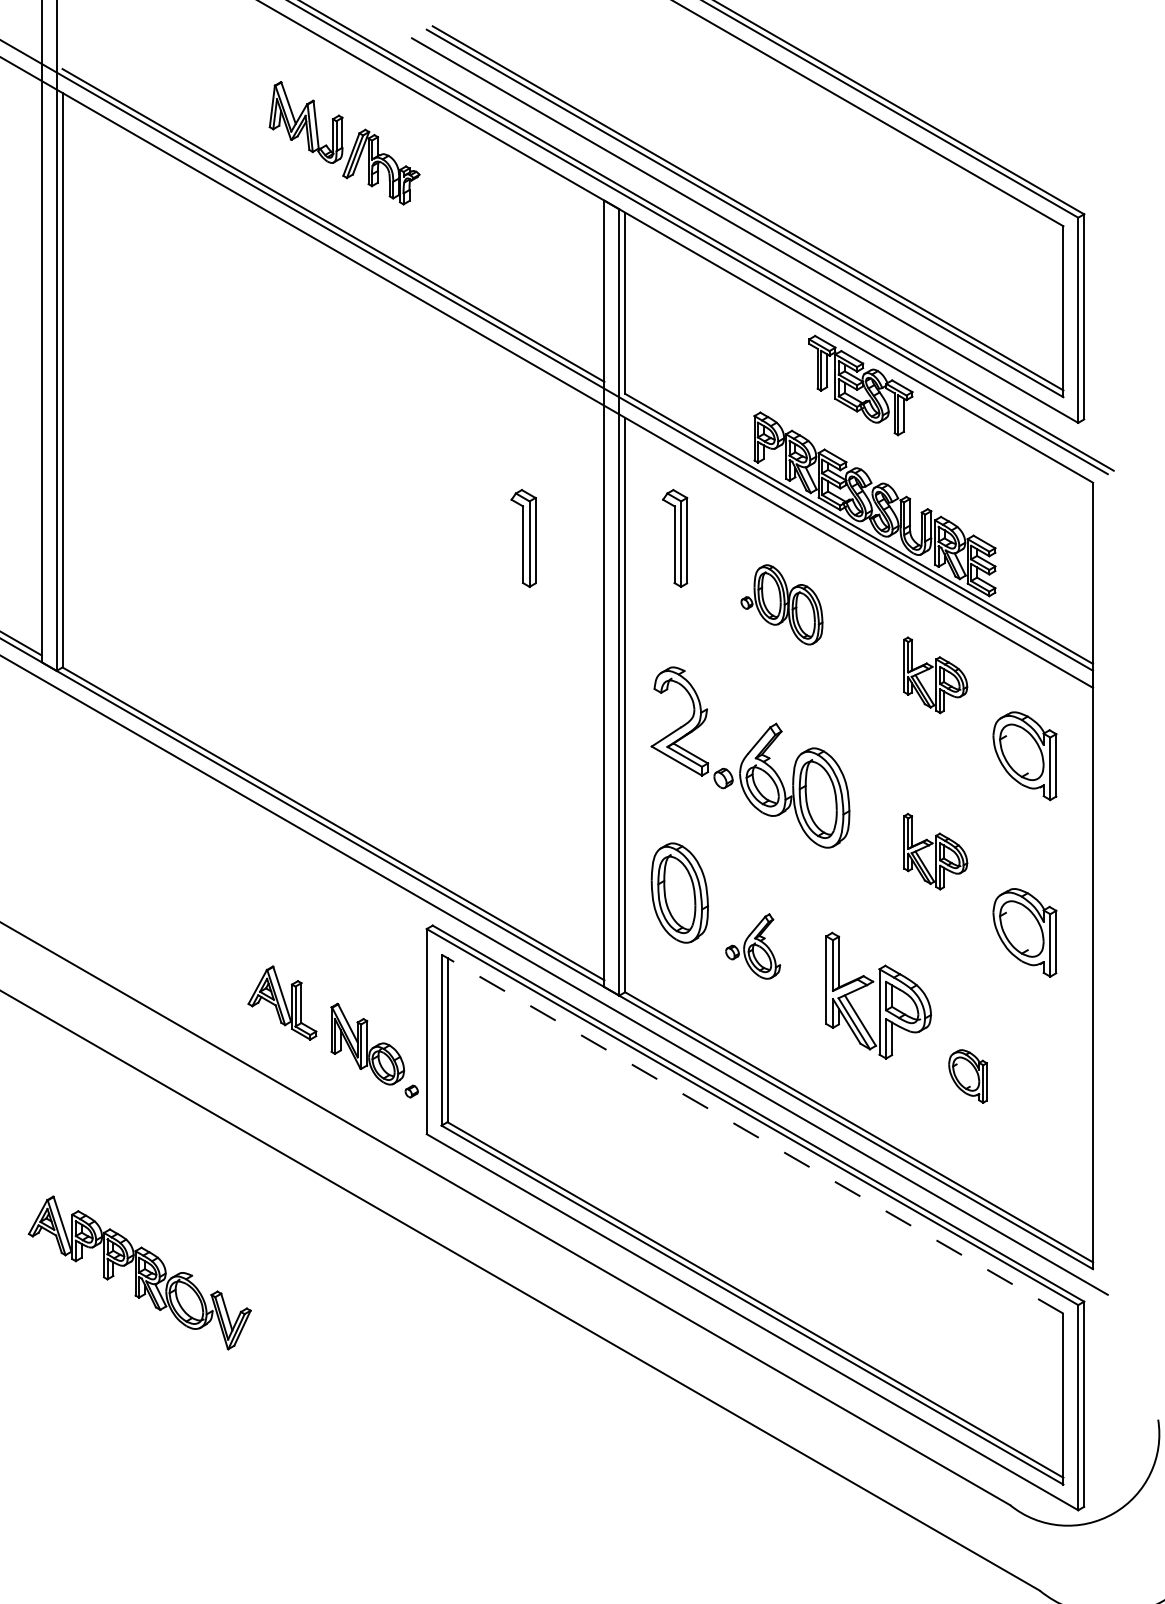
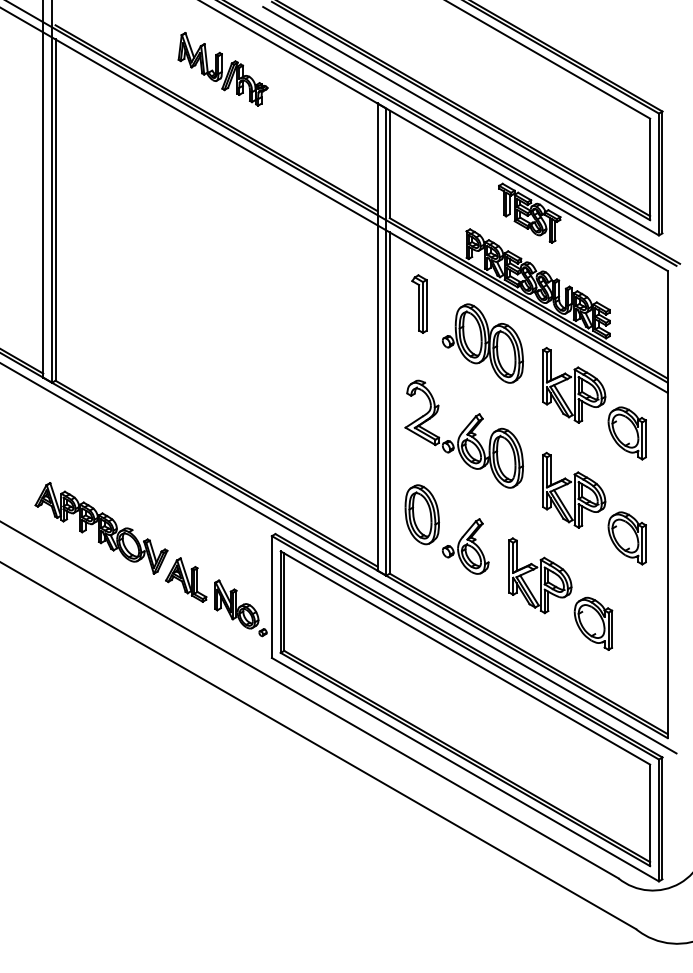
part: (523, 537) -> (329, 303), removed
part: (781, 604) -> (482, 343), size x1.67
part: (936, 675) -> (574, 385), size x1.67
part: (936, 850) -> (574, 489), size x1.67
part: (752, 946) -> (465, 546), size x1.43
part: (968, 1076) -> (593, 623), size x1.67
line: (752, 1133) -> (465, 657), dashed -> solid
part: (139, 1273) -> (101, 528), moved

